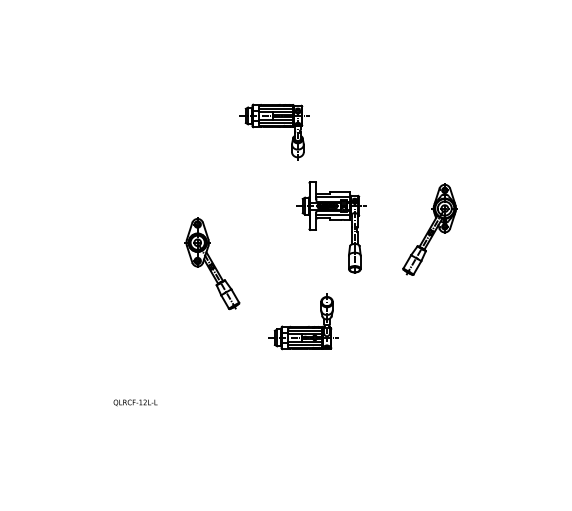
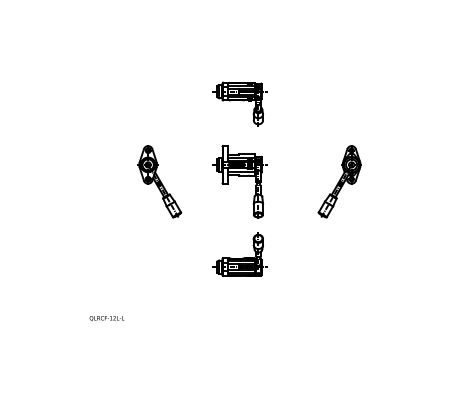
part: (273, 130) -> (239, 103), moved
part: (330, 227) -> (239, 181), moved
part: (212, 263) -> (159, 181), moved

